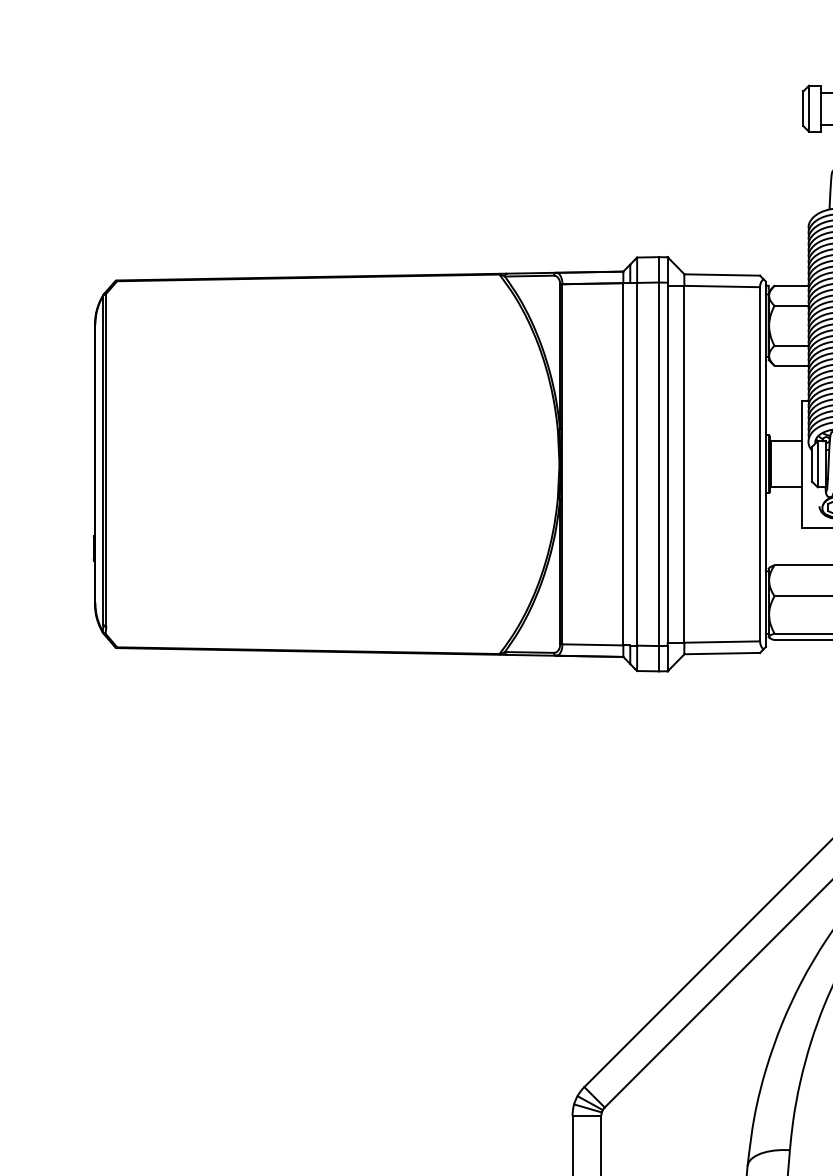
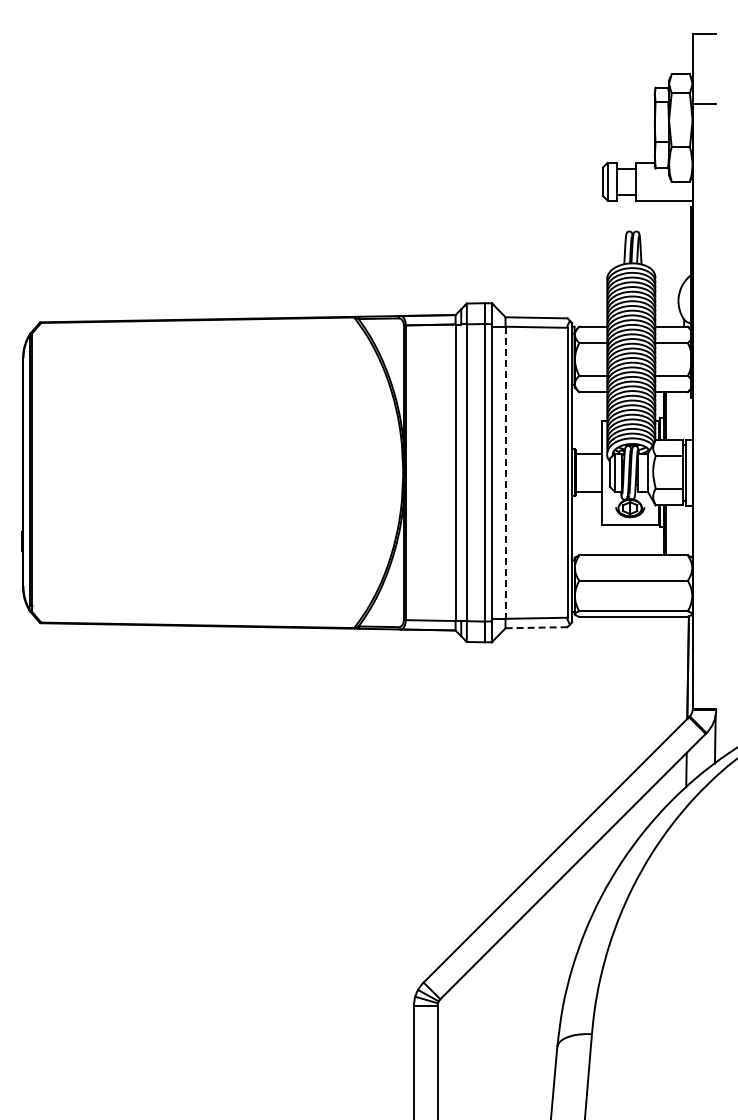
line: (684, 465) -> (505, 473), solid -> dashed
line: (722, 653) -> (536, 627), solid -> dashed

